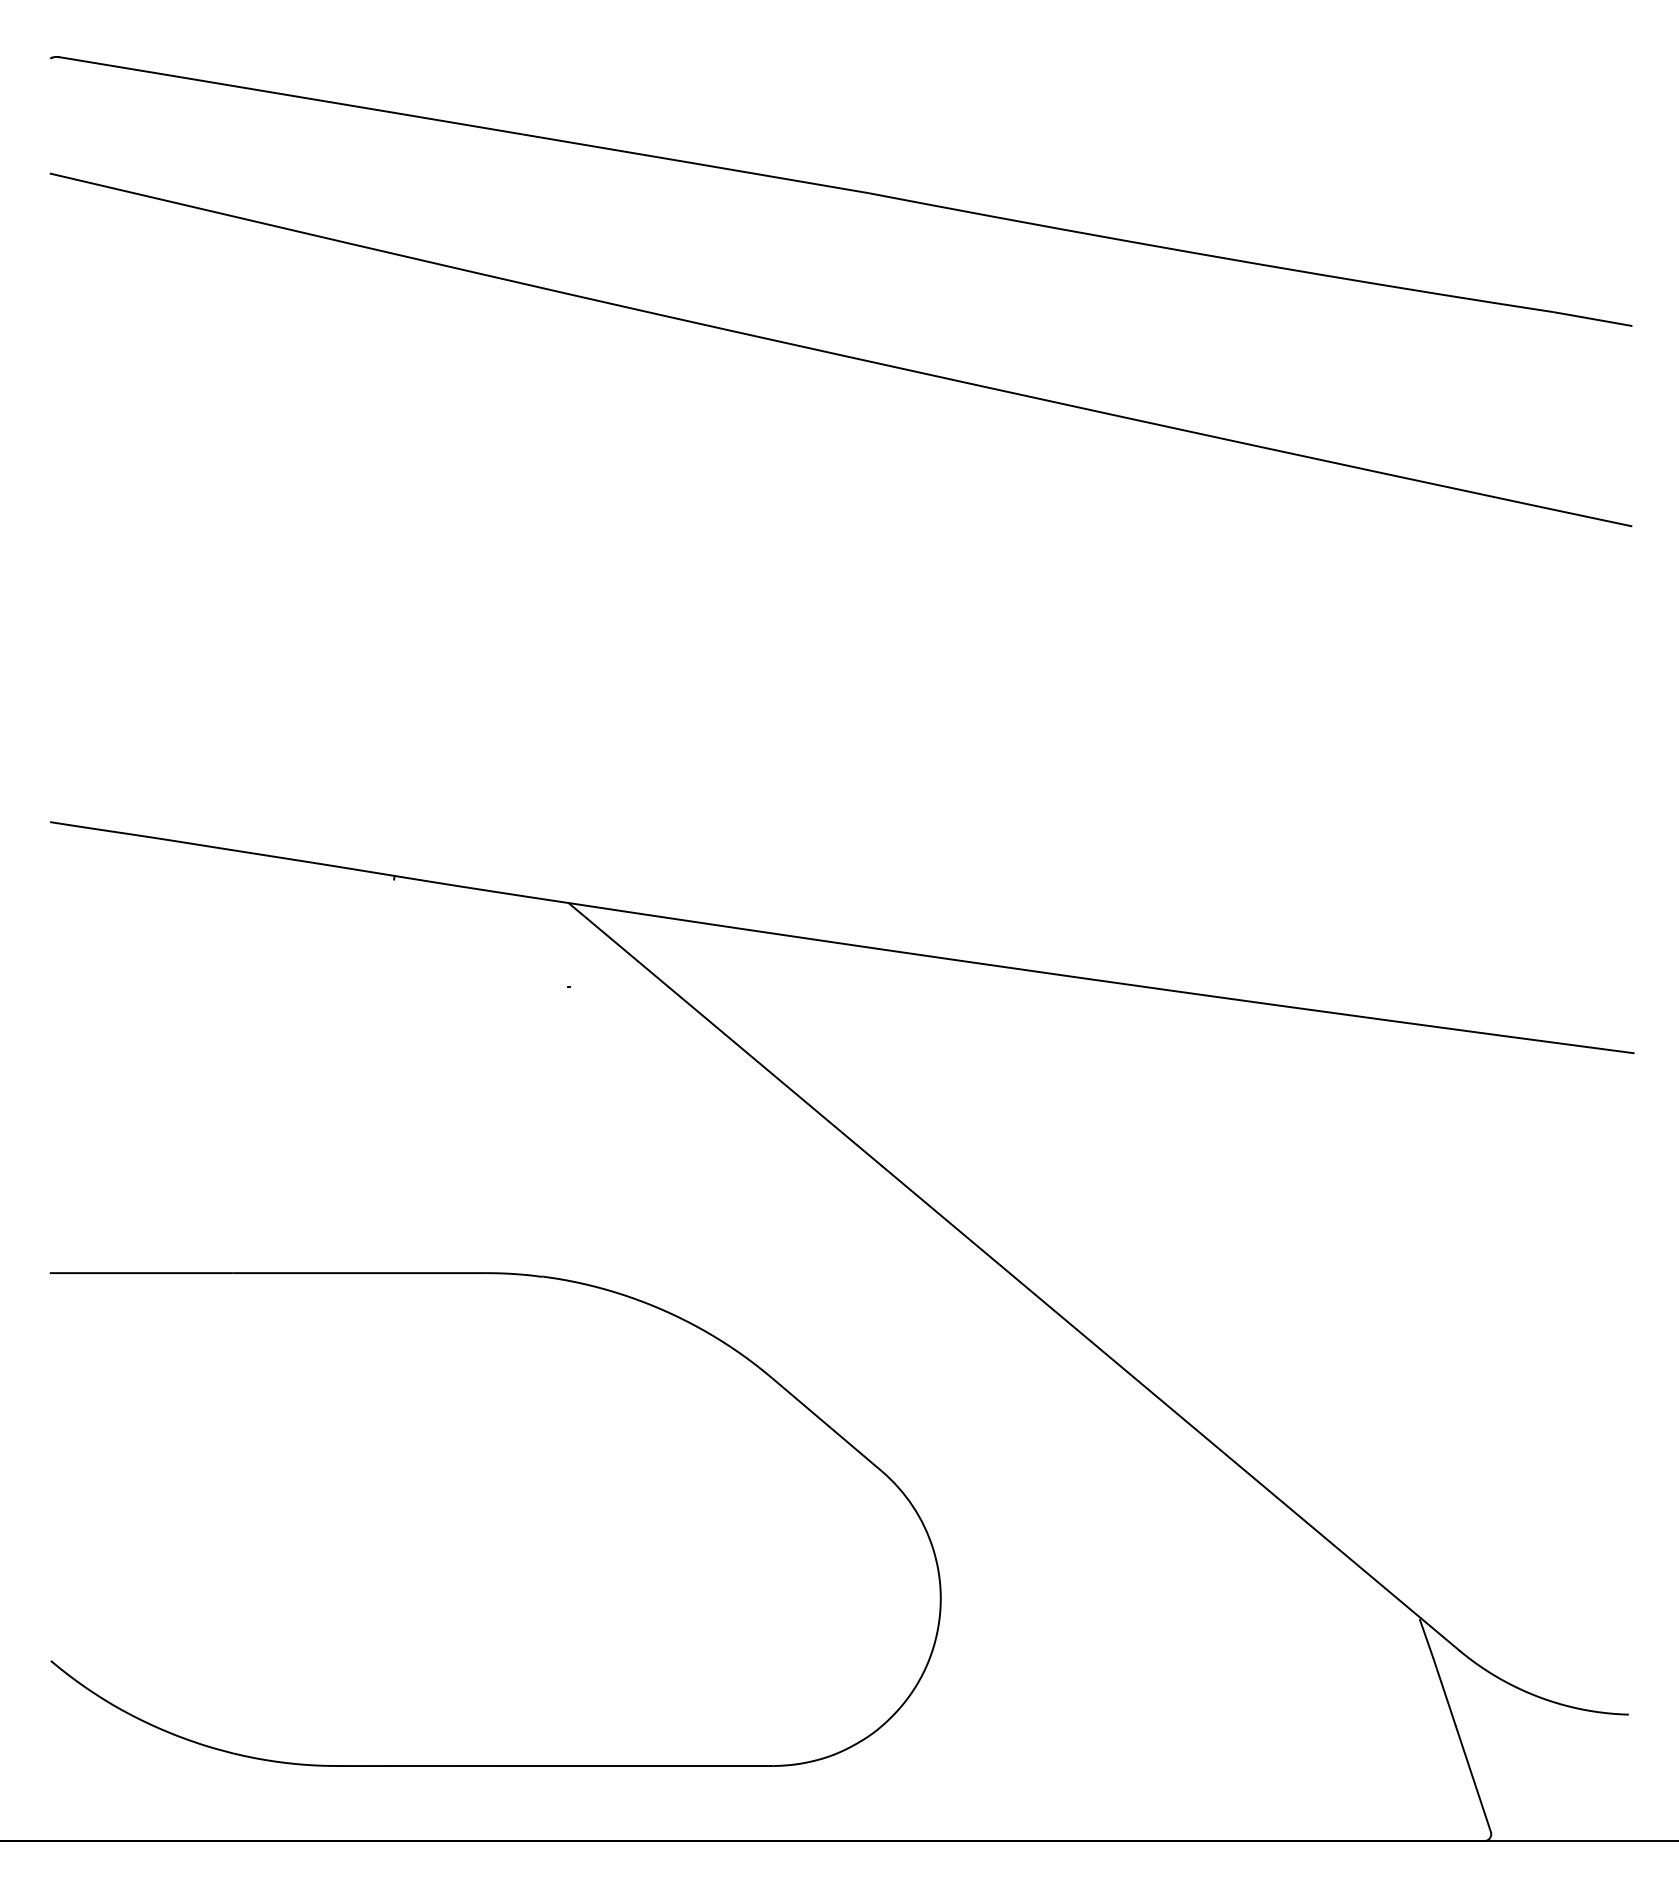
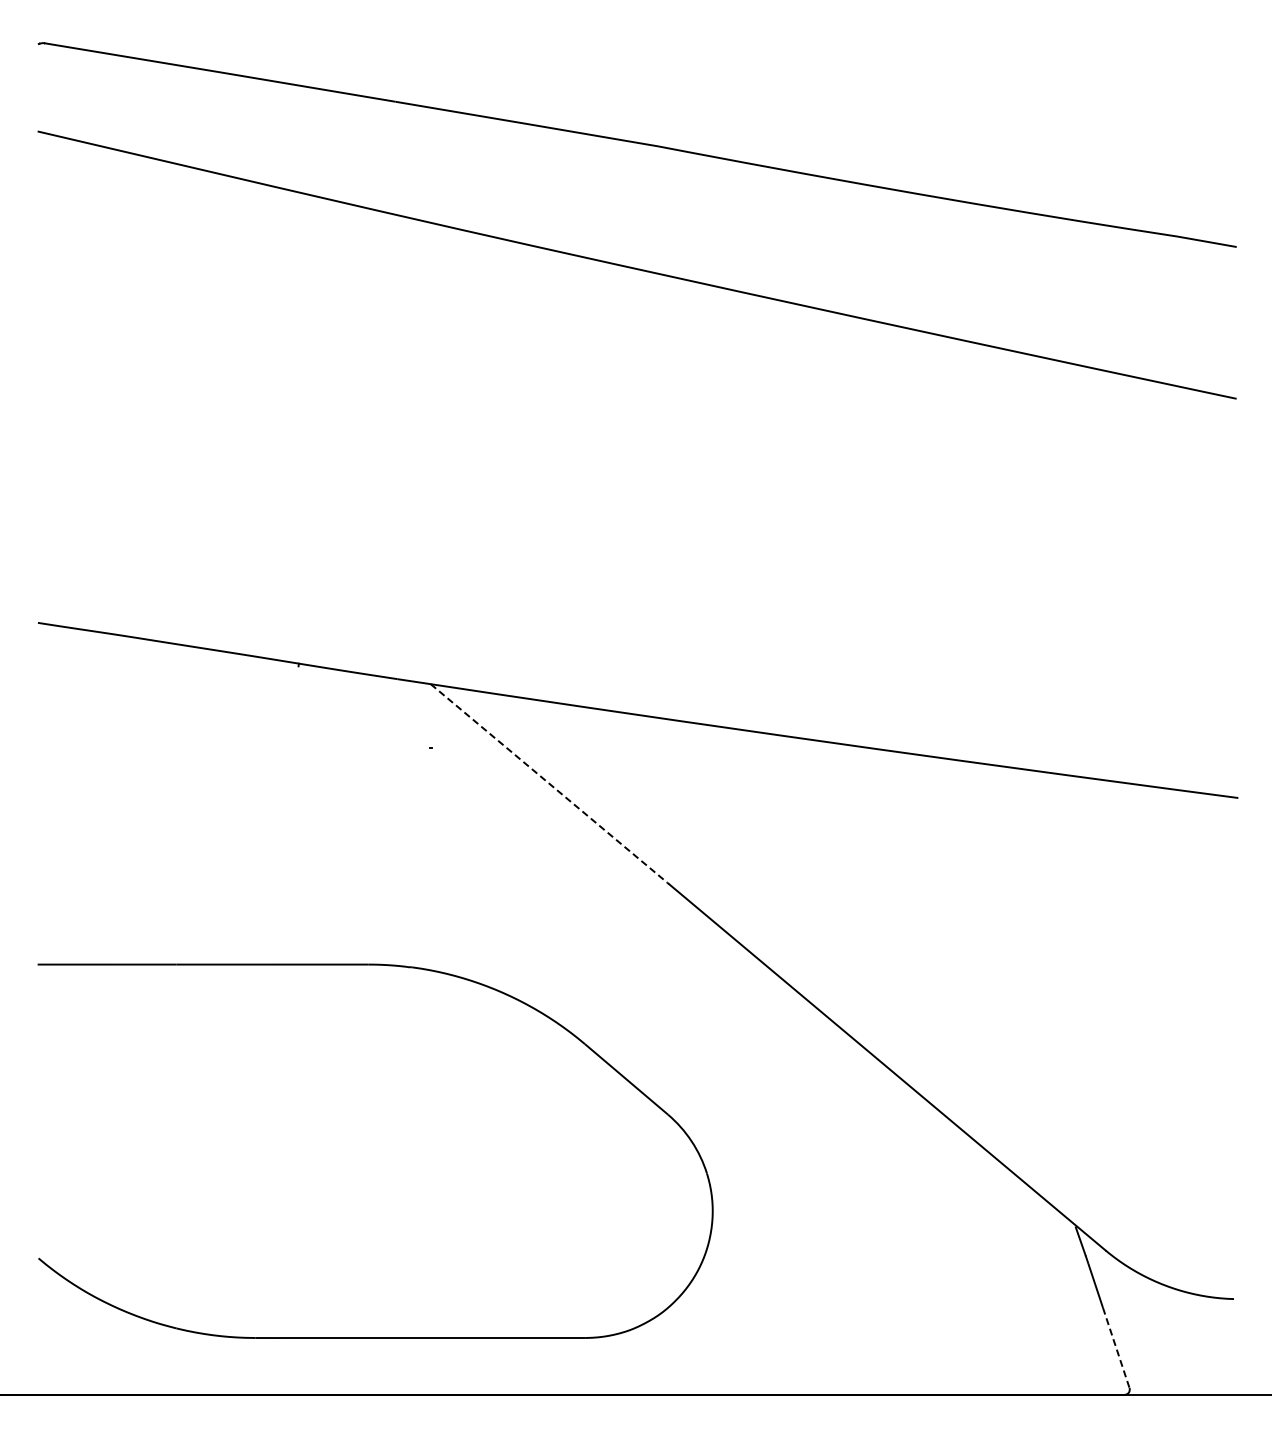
line: (725, 1034) -> (549, 783), solid -> dashed
line: (1473, 1779) -> (1116, 1348), solid -> dashed

